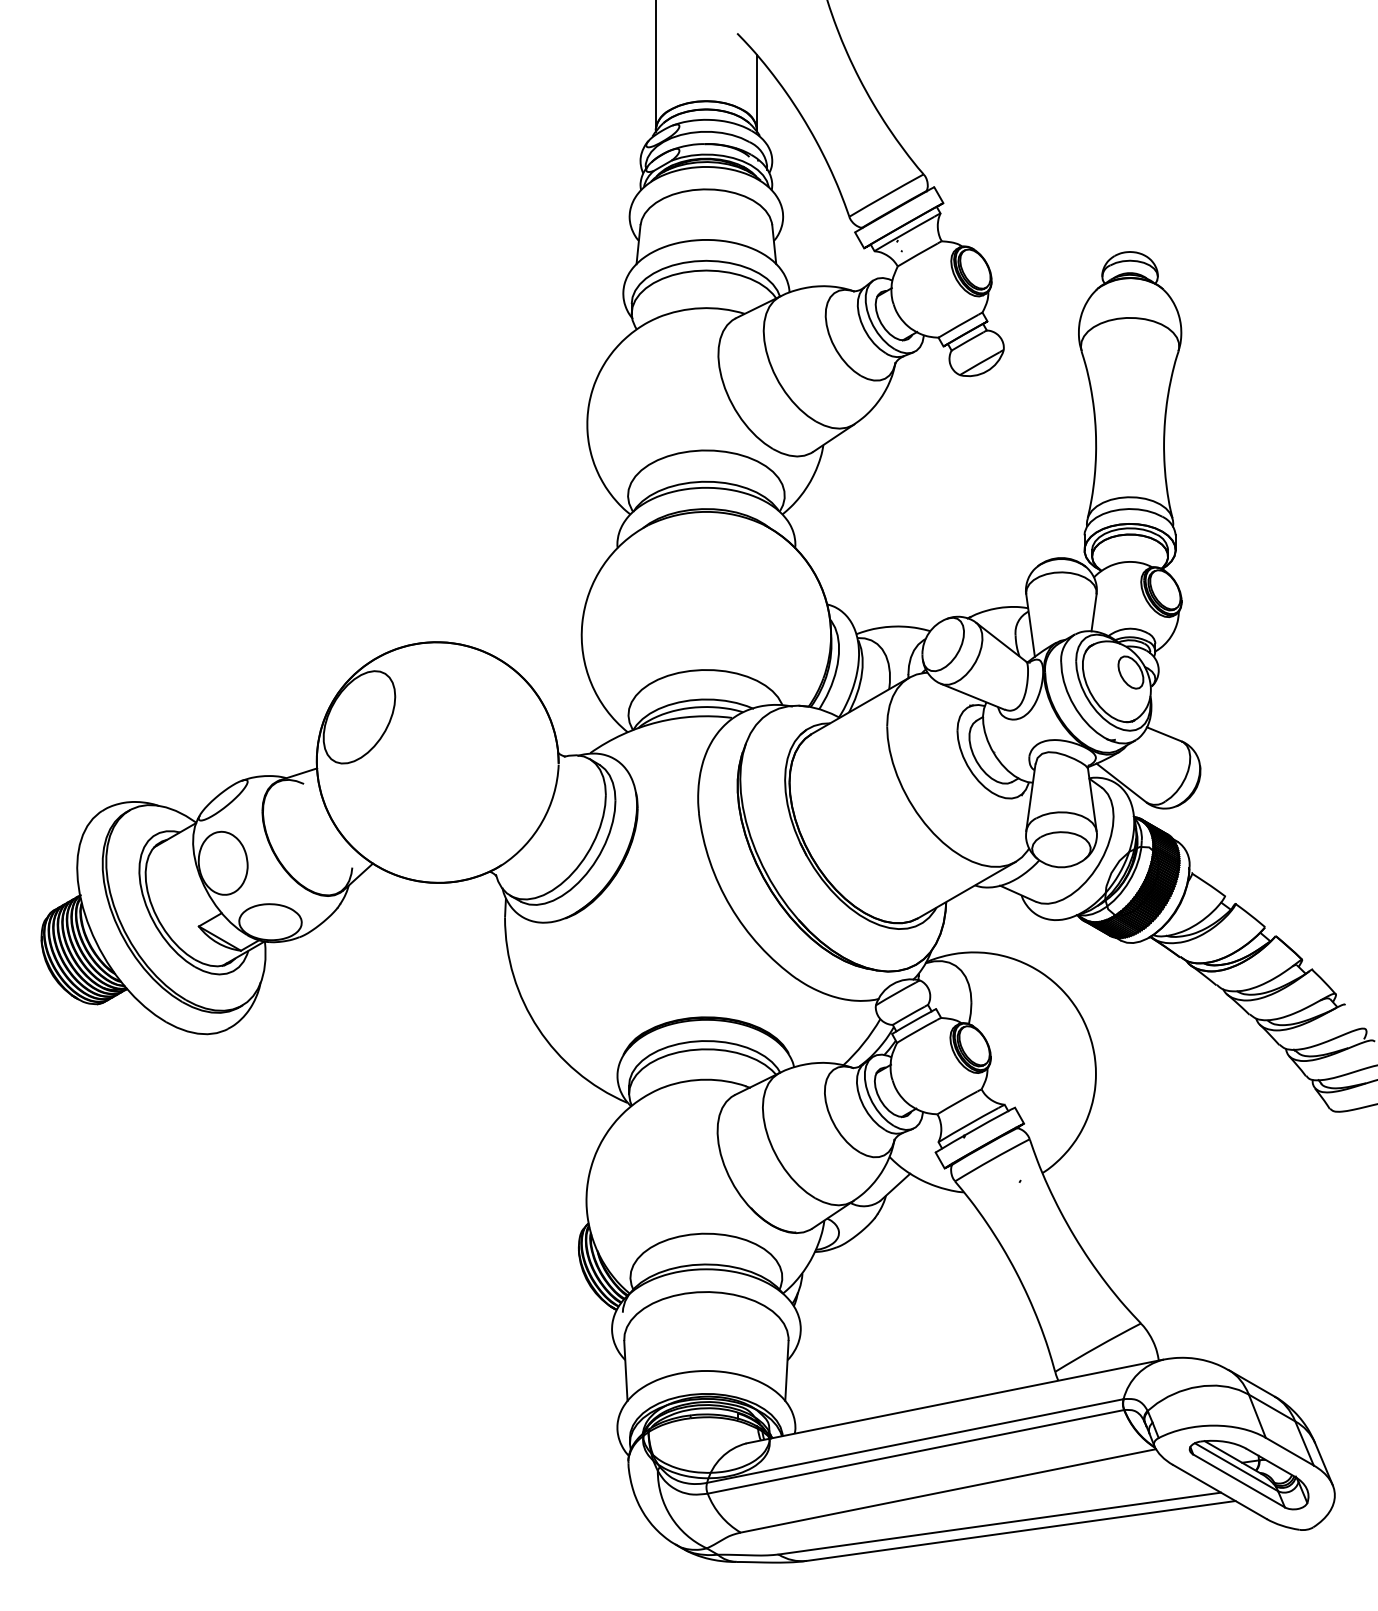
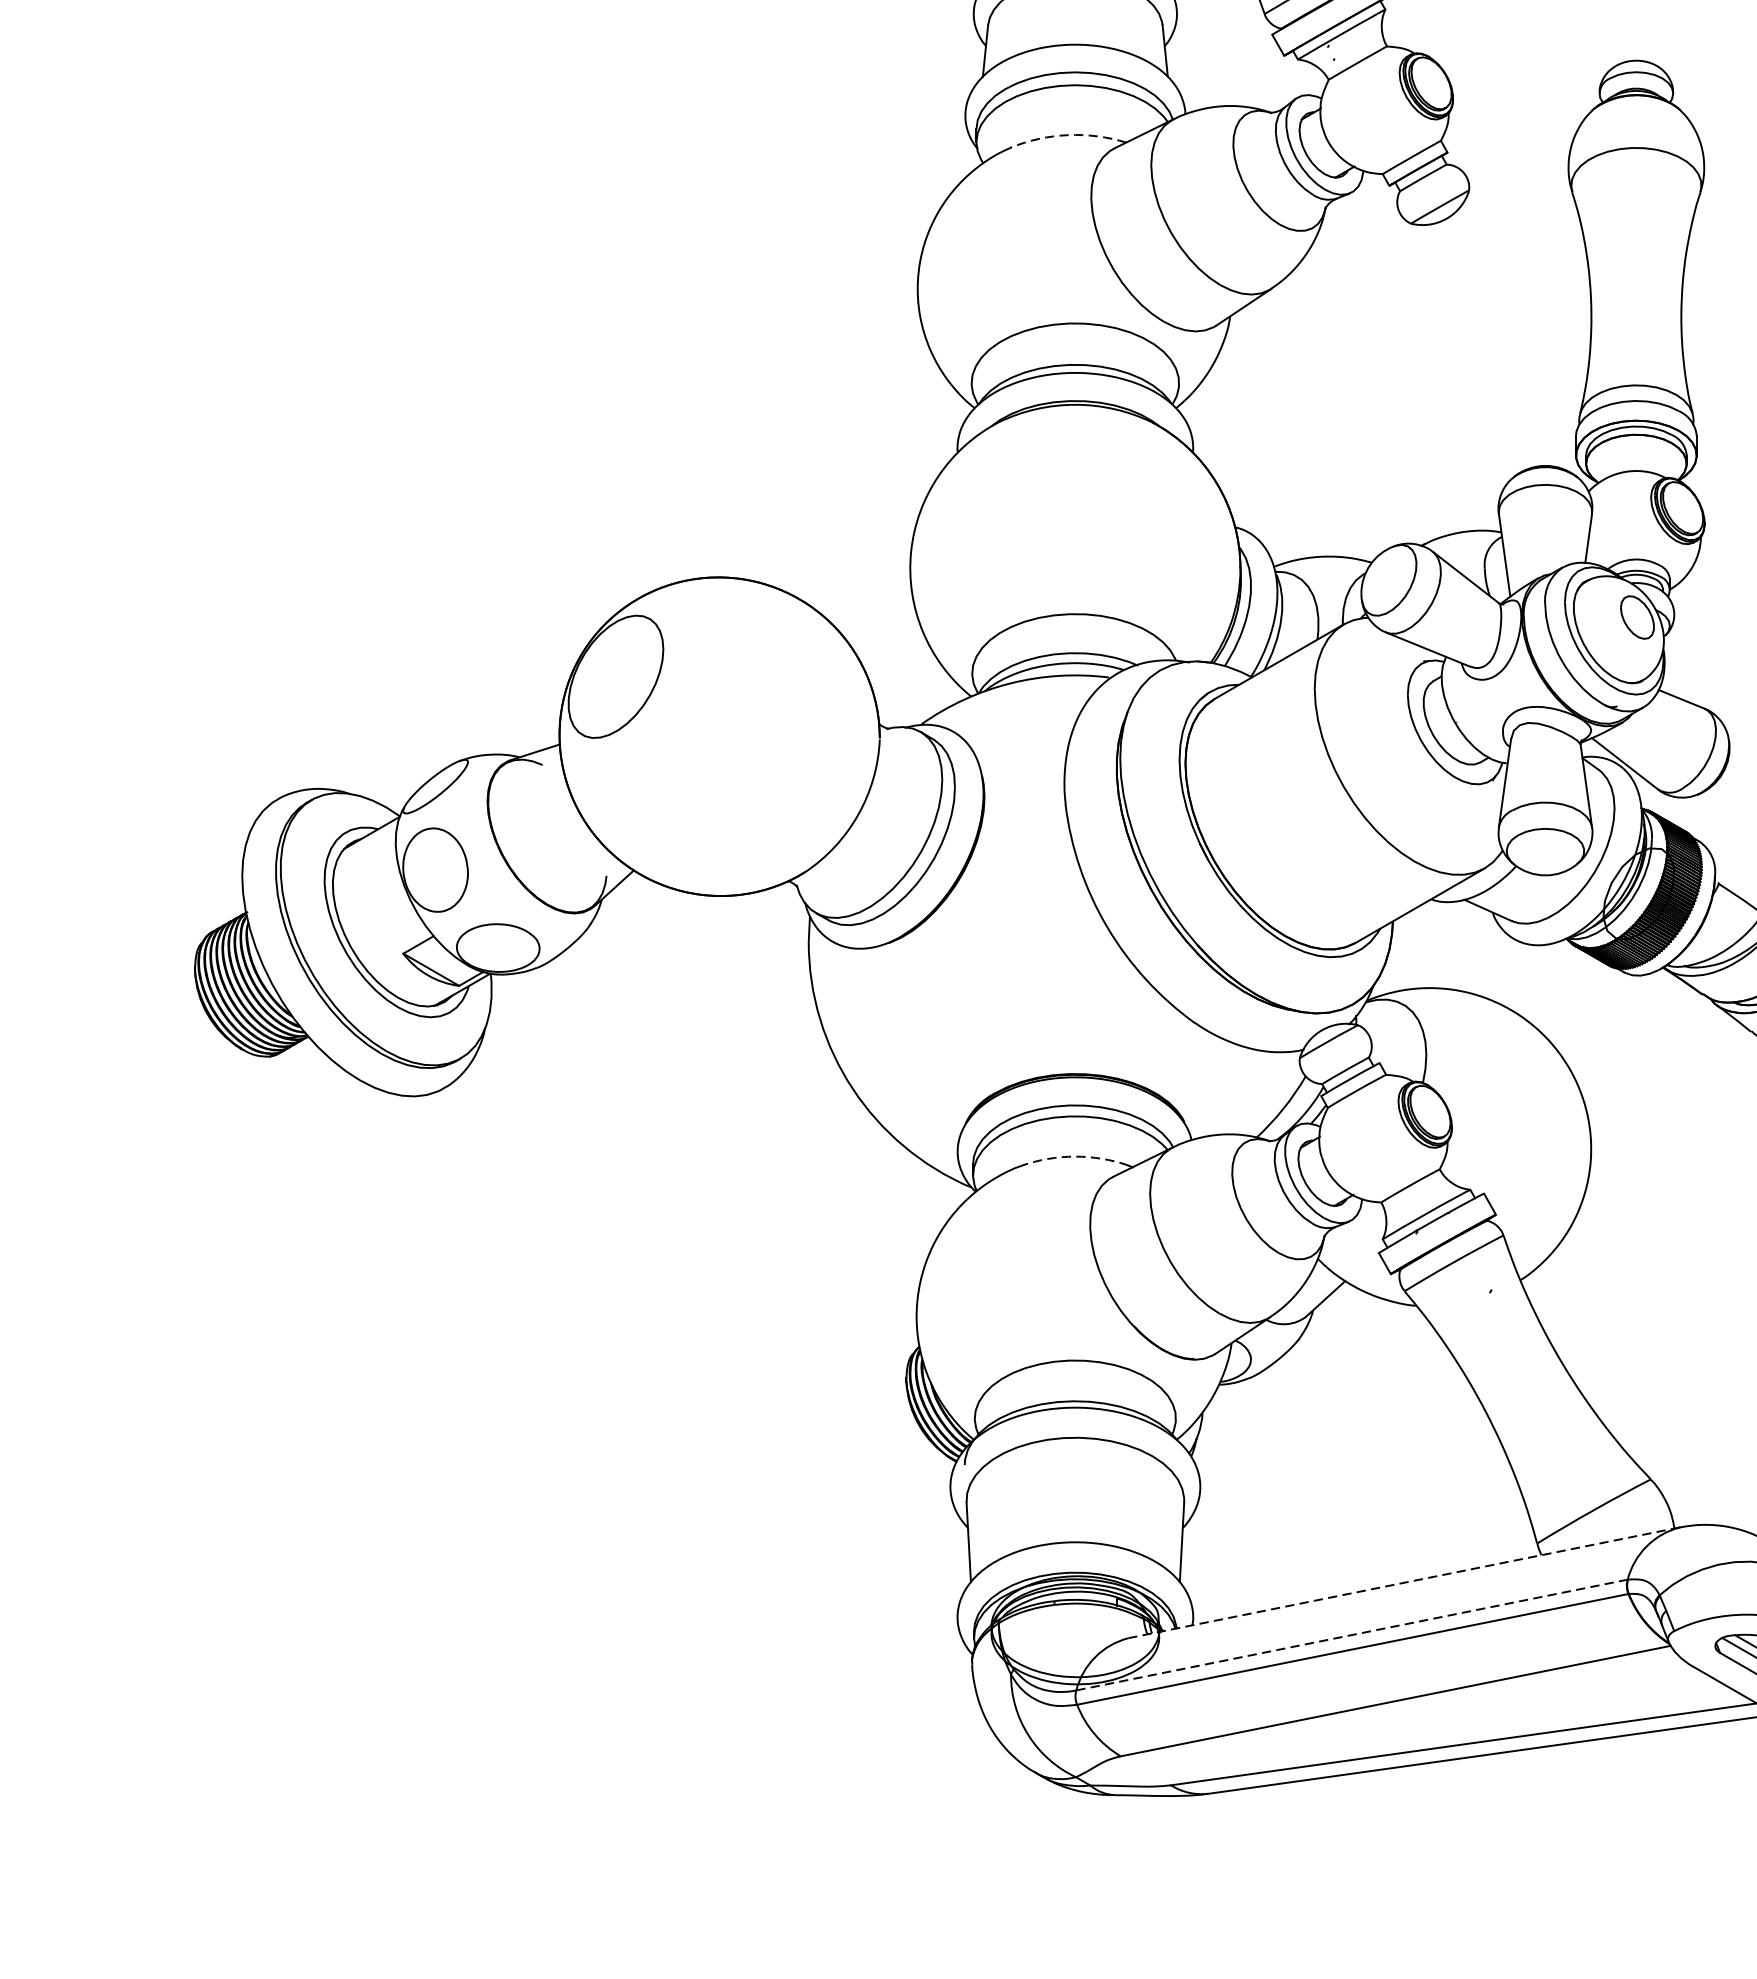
arc: (700, 308) -> (1067, 135), solid -> dashed
arc: (706, 1079) -> (1075, 1156), solid -> dashed
line: (954, 1401) -> (1403, 1582), solid -> dashed
line: (915, 1440) -> (1352, 1634), solid -> dashed

